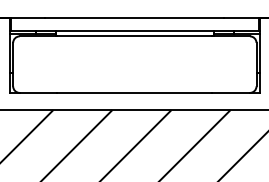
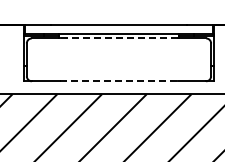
line: (134, 36) -> (118, 38), solid -> dashed
line: (134, 93) -> (118, 81), solid -> dashed

